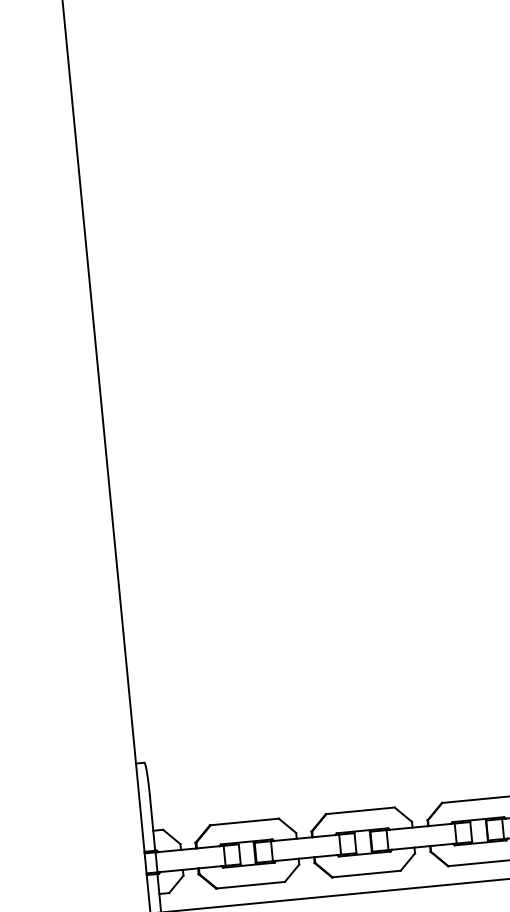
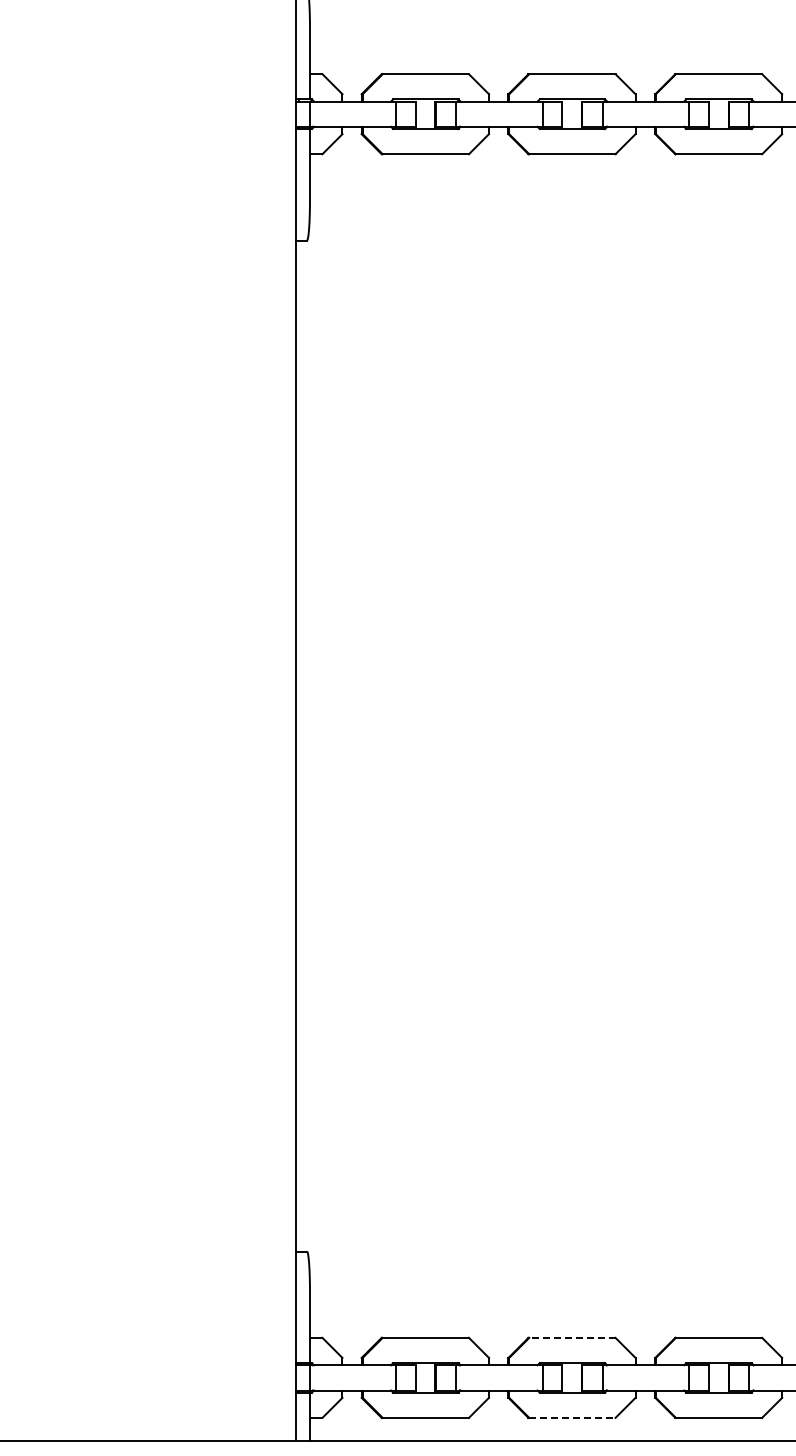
line: (359, 810) -> (571, 1337), solid -> dashed
line: (366, 873) -> (572, 1417), solid -> dashed

